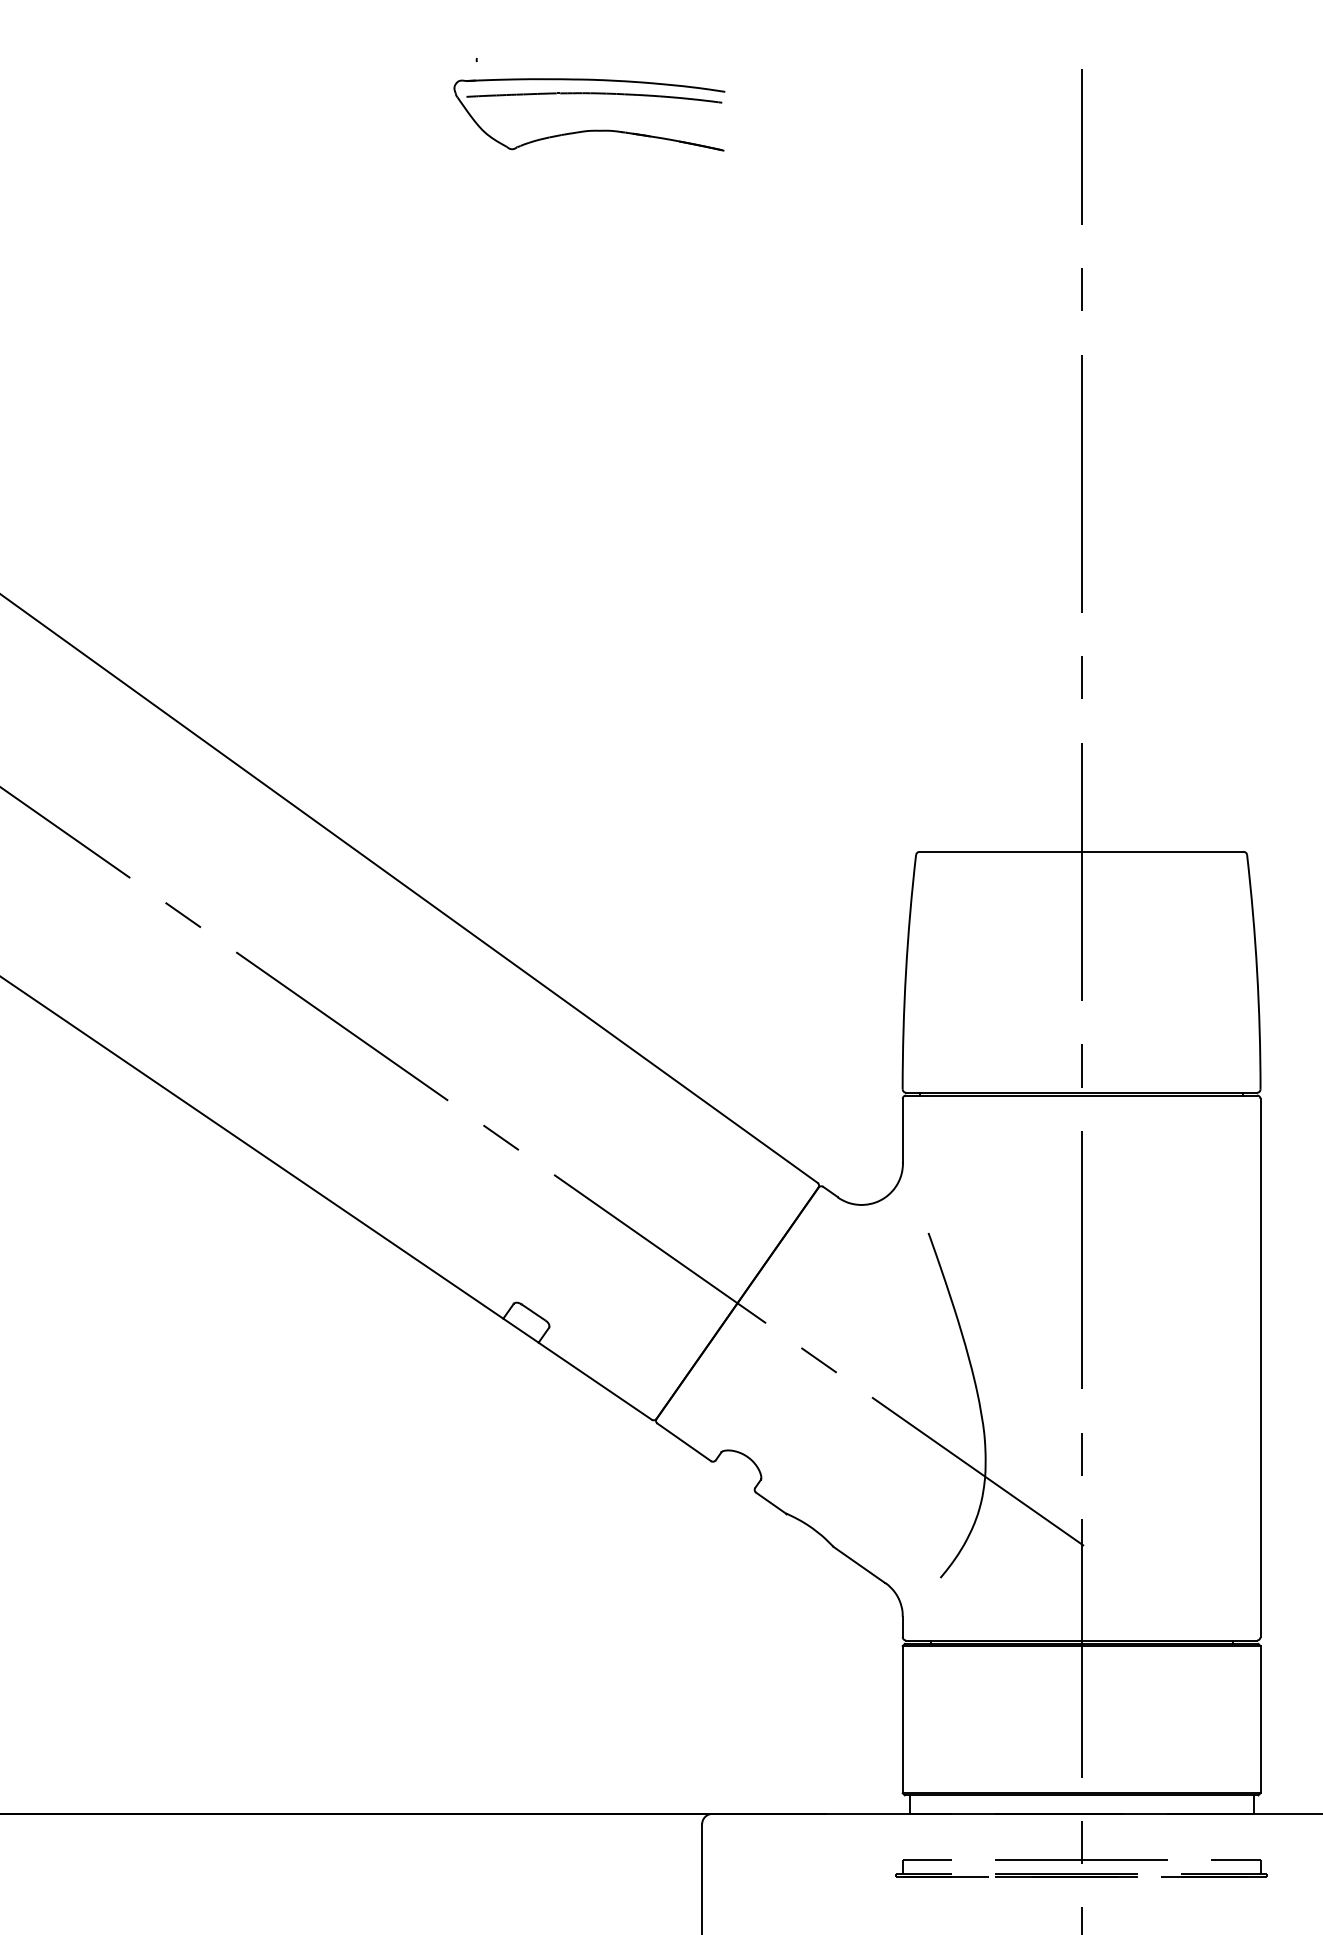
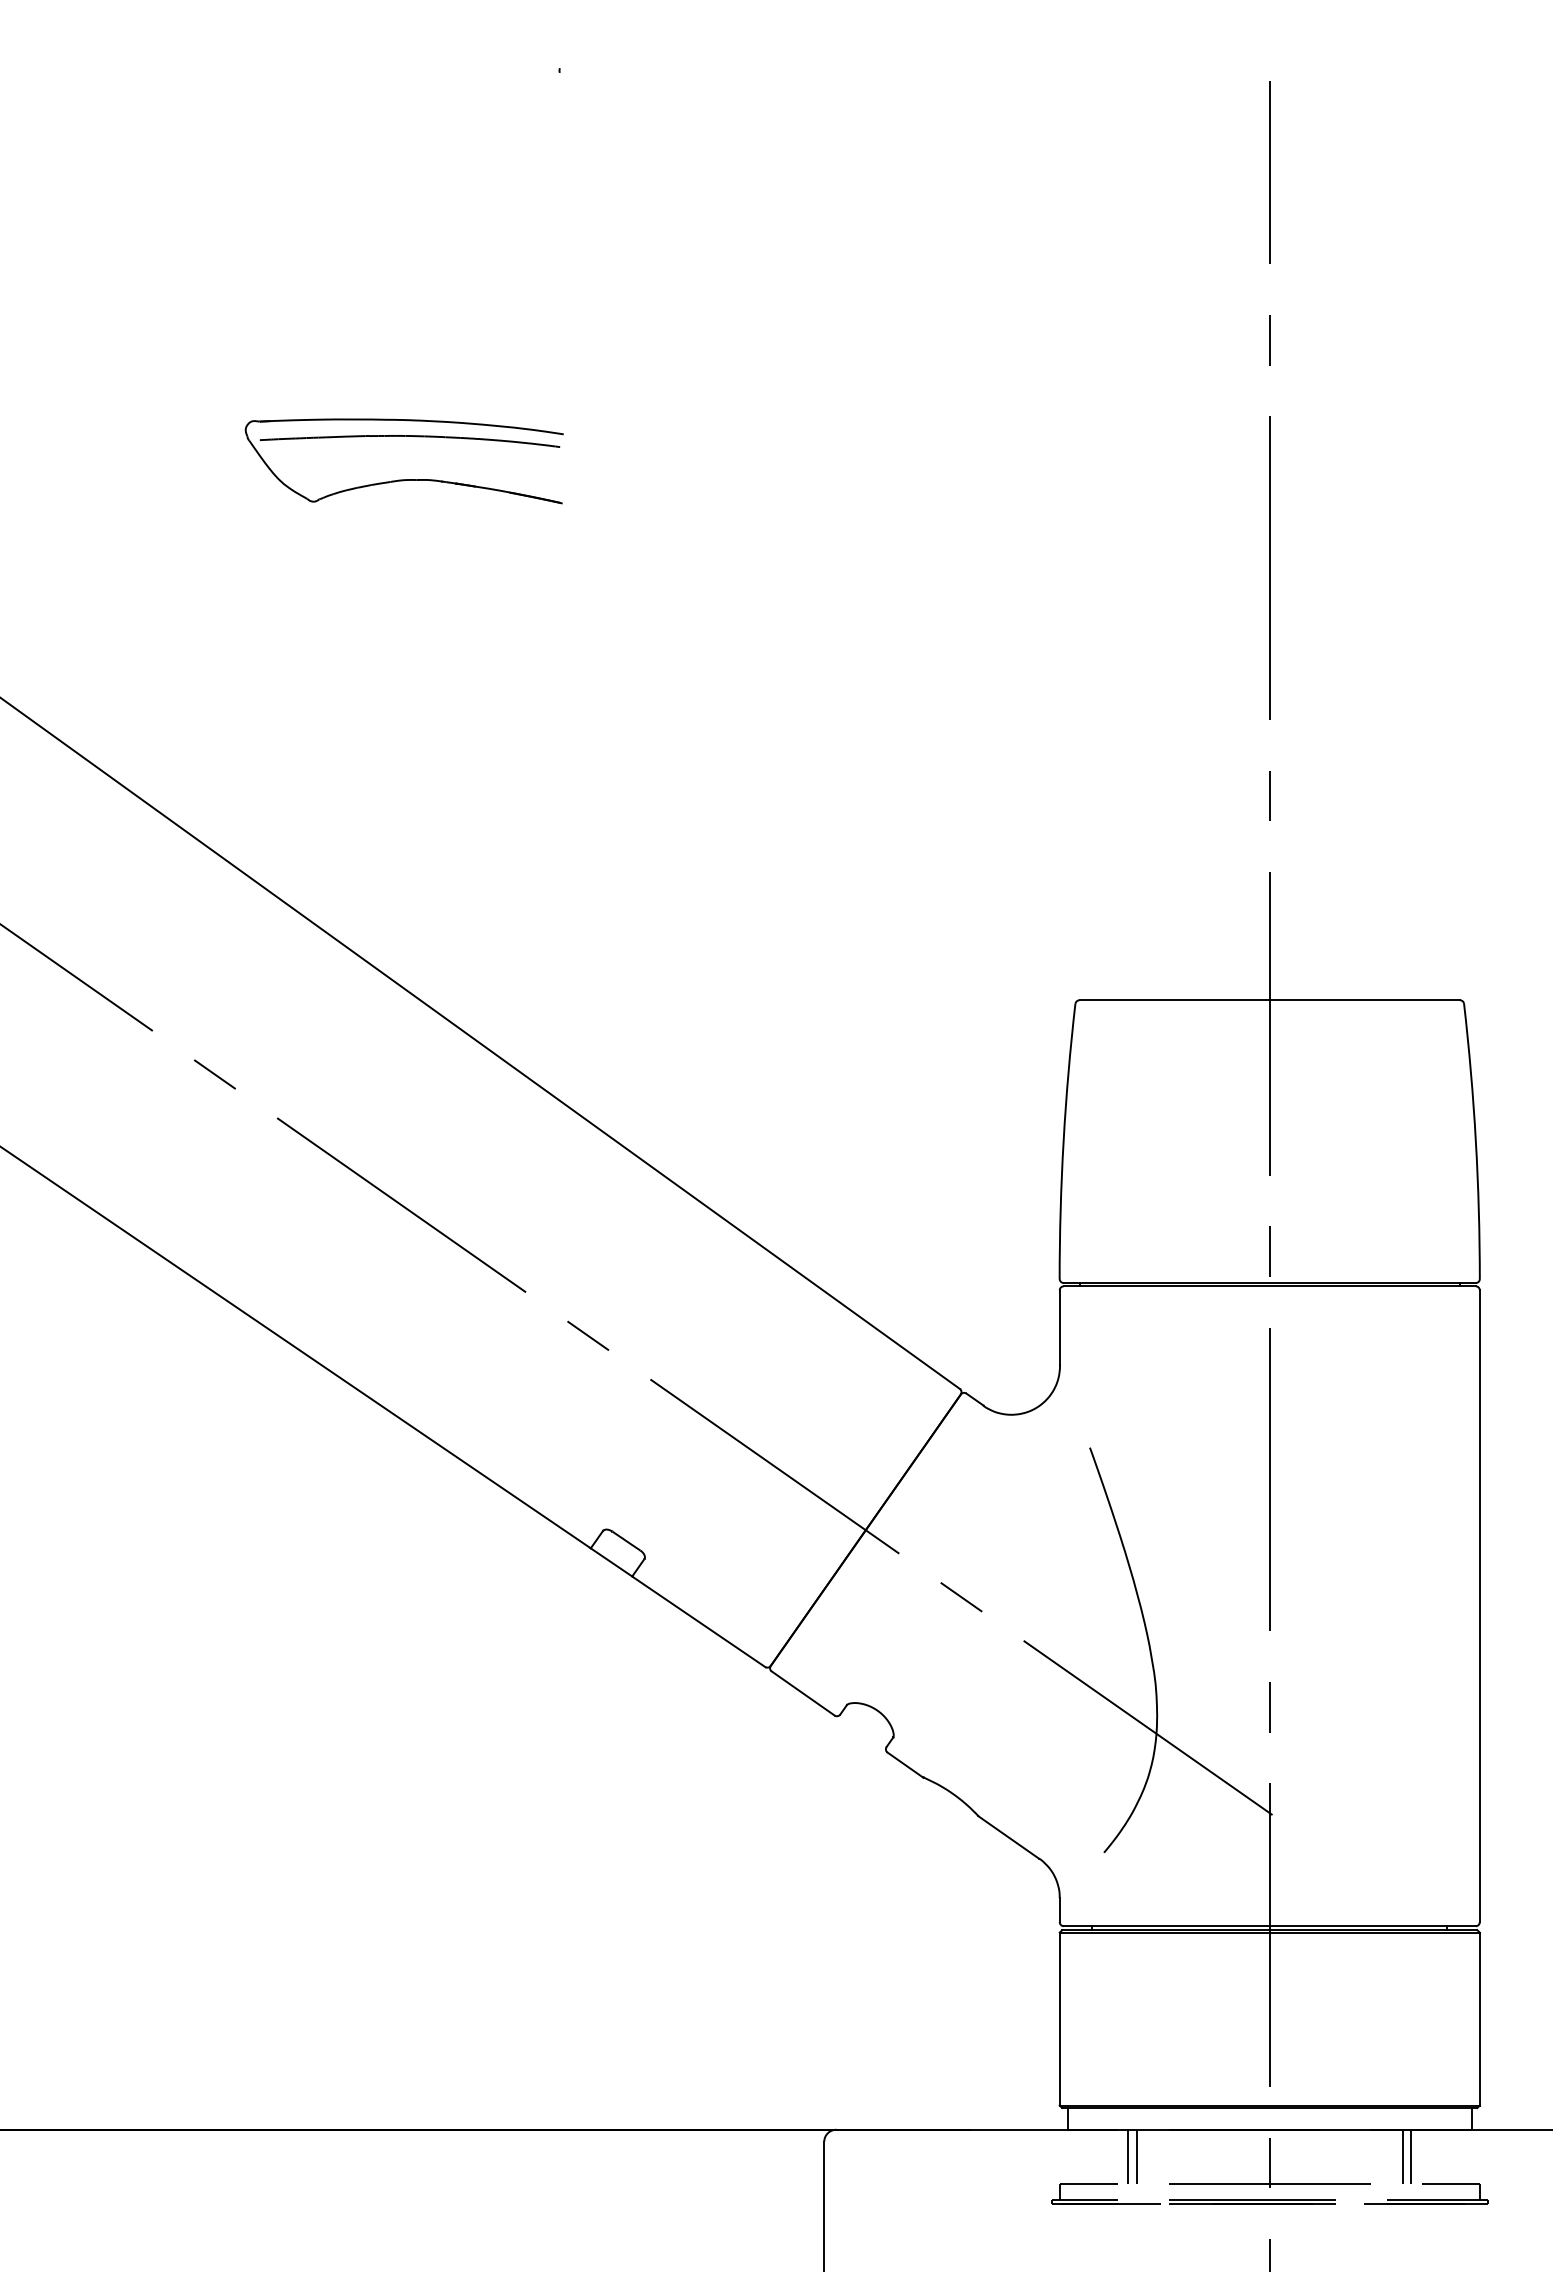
part: (591, 129) -> (406, 478), moved
line: (961, 1836) -> (1128, 2156), added
line: (968, 1836) -> (1136, 2156), added
line: (1195, 1836) -> (1403, 2156), added
line: (1202, 1836) -> (1411, 2156), added

